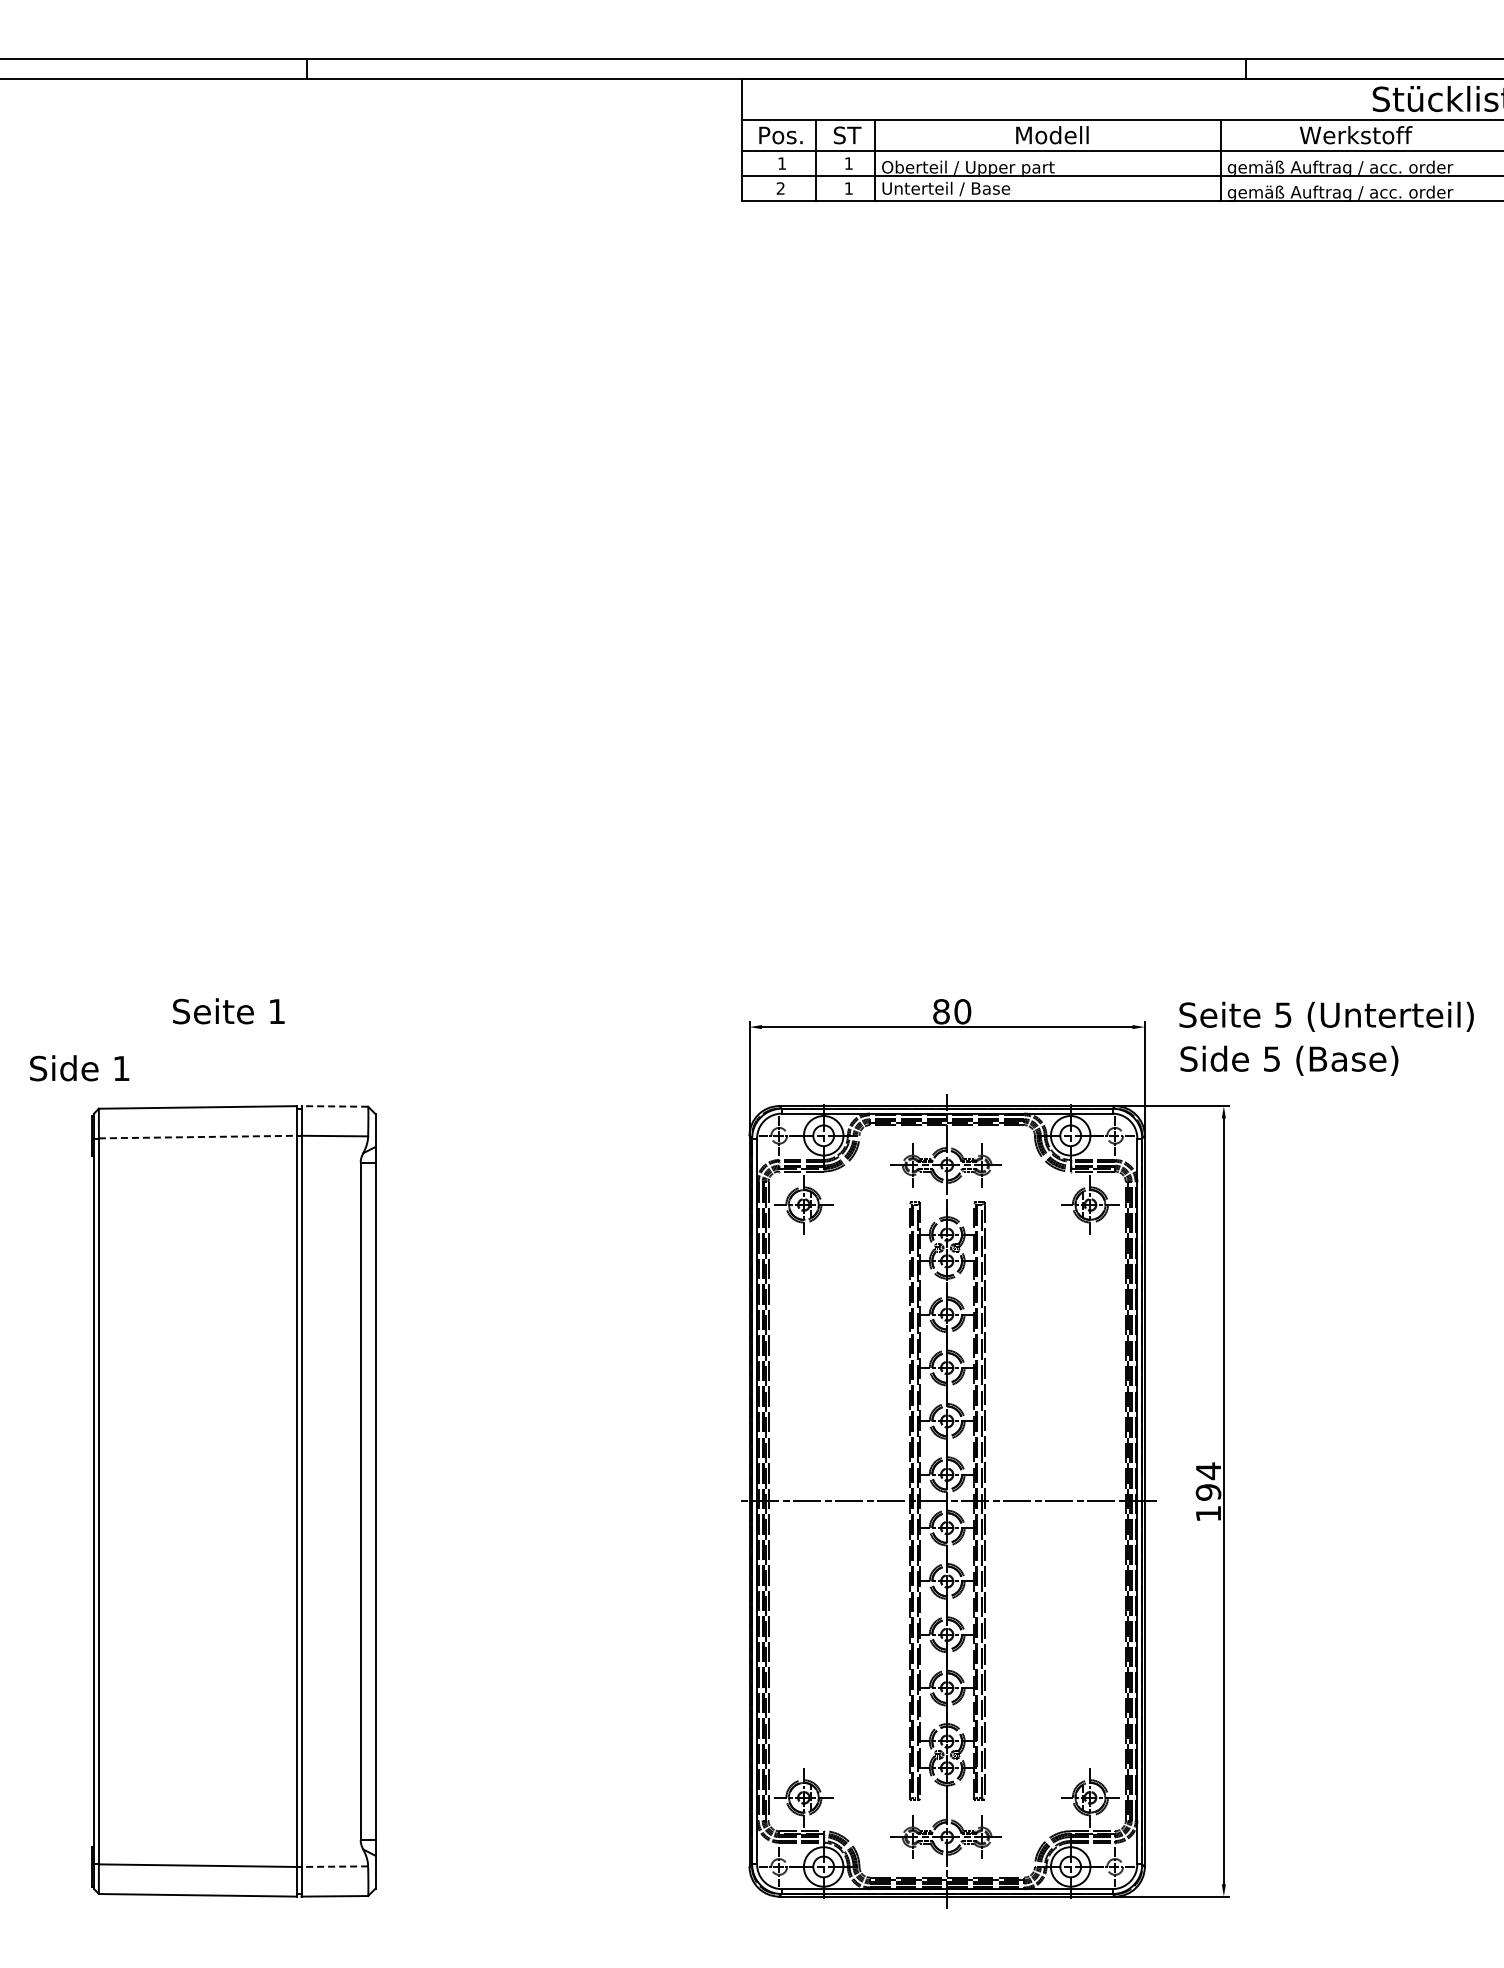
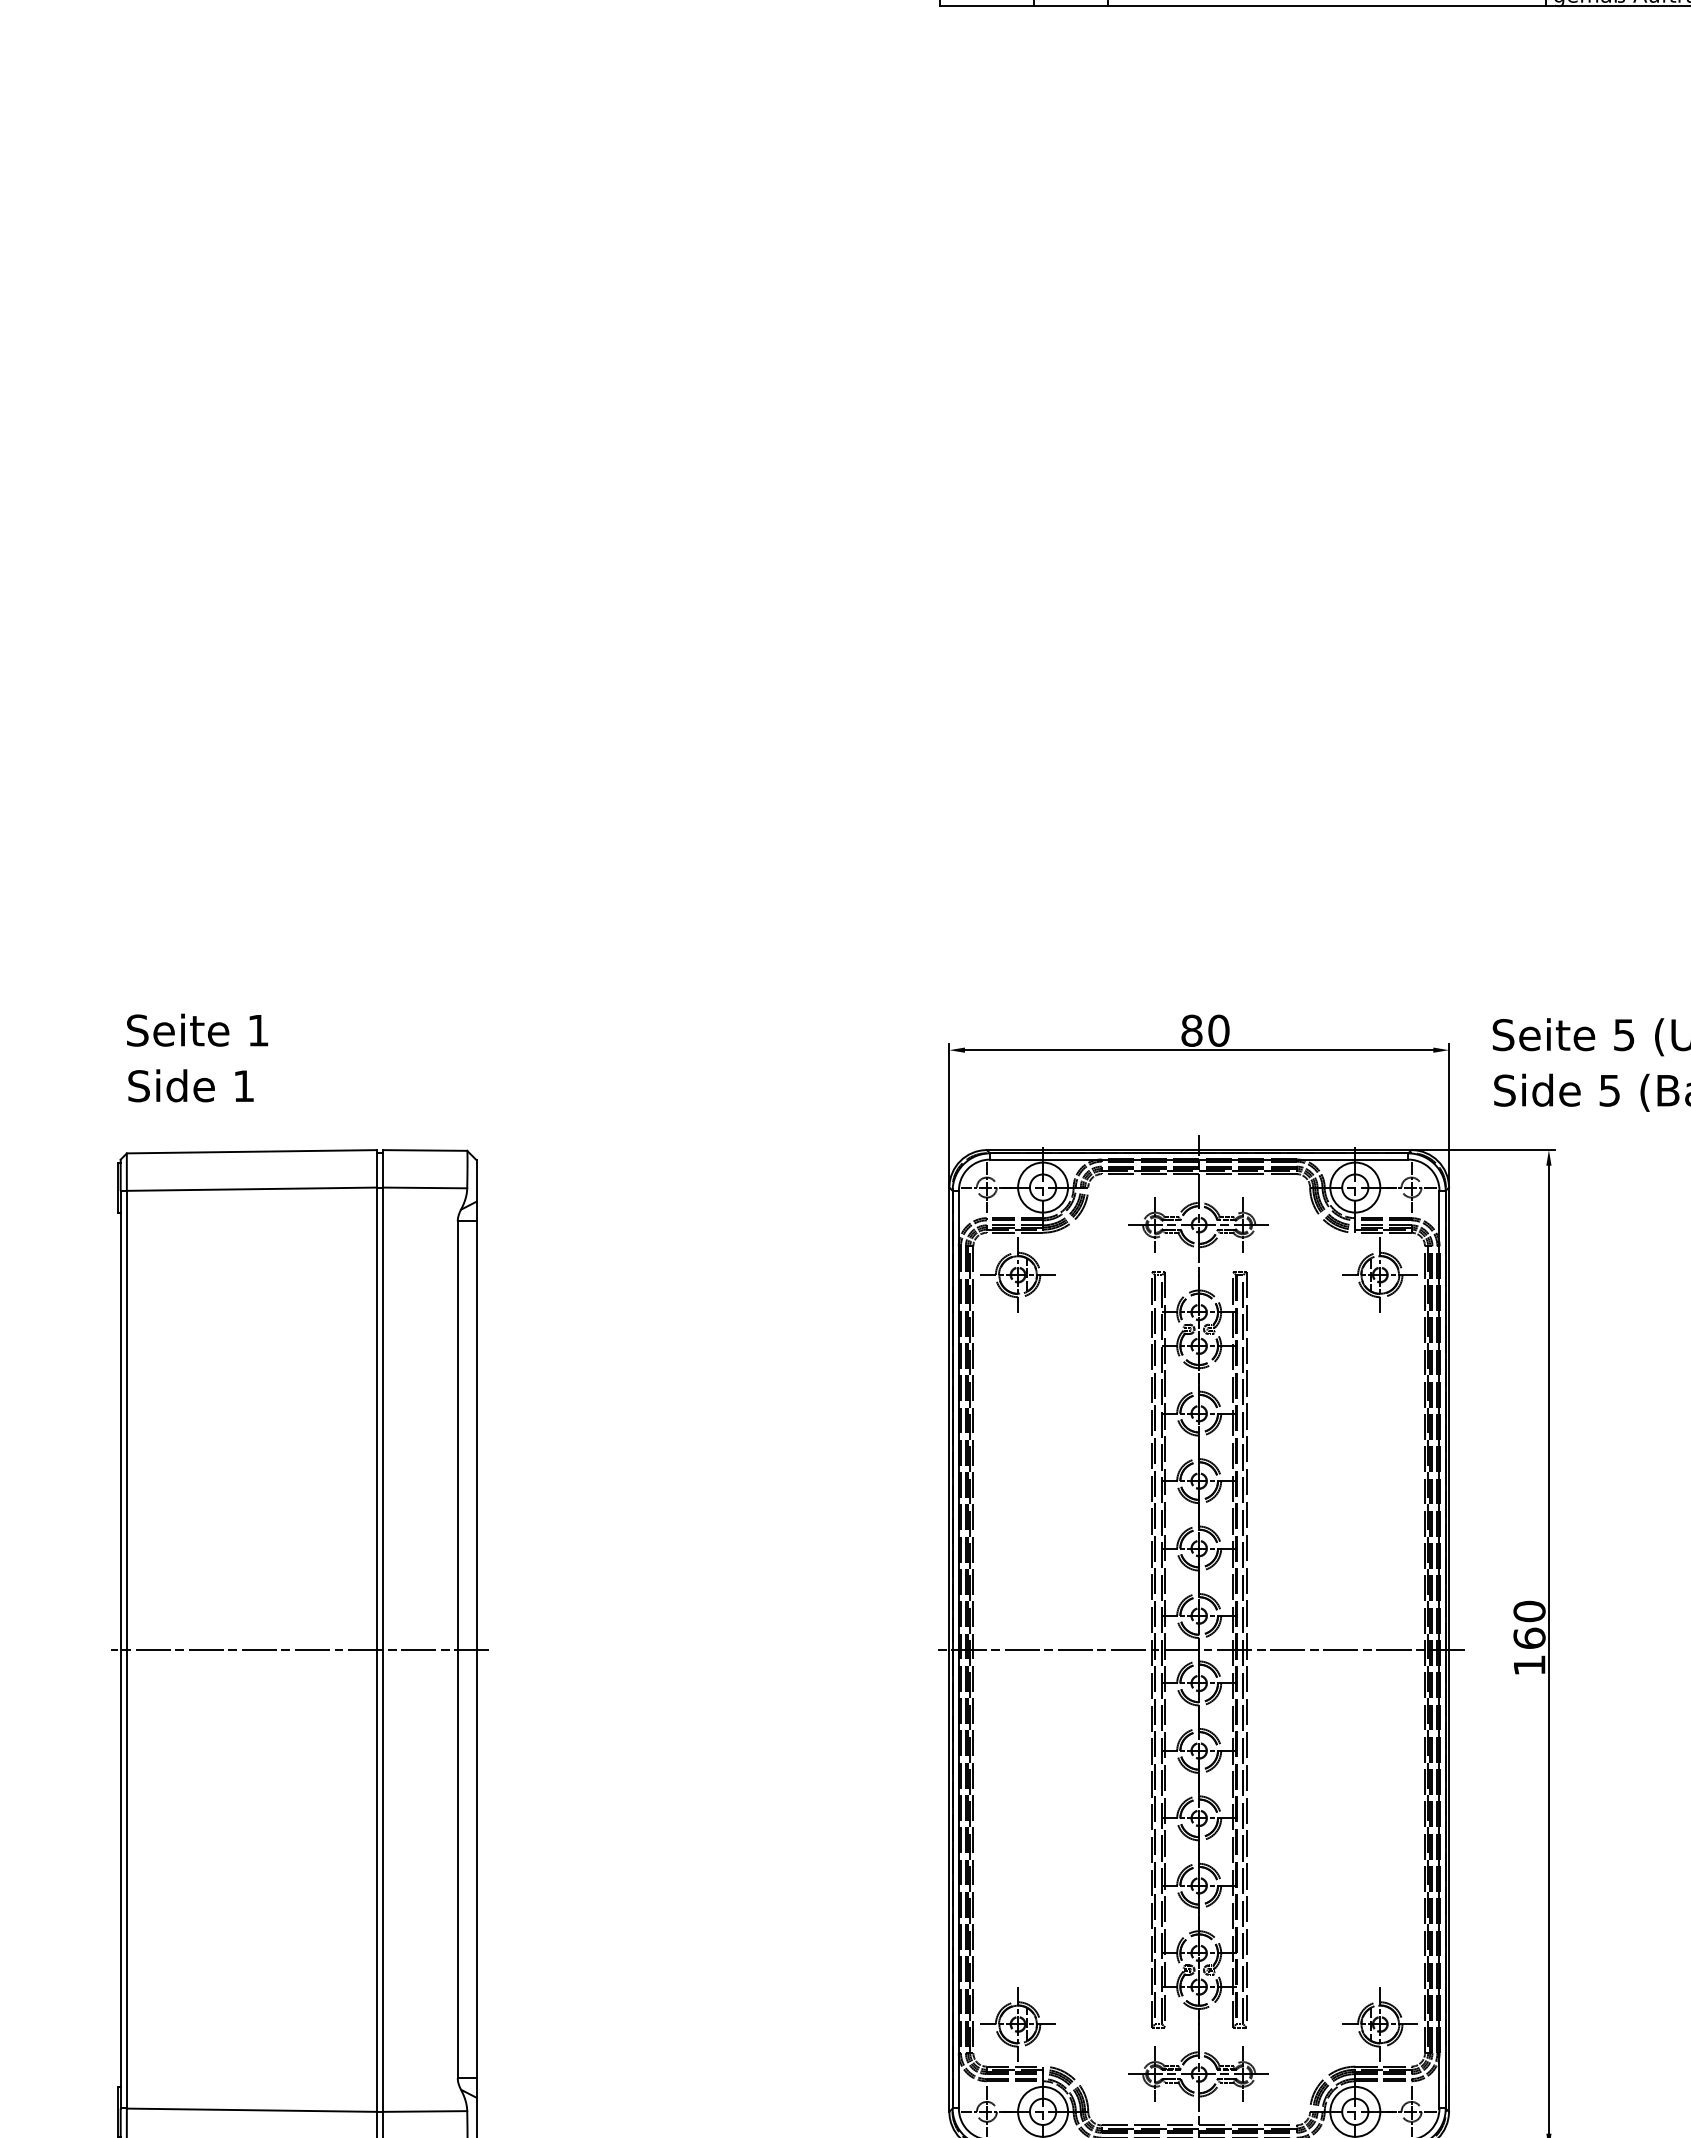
text: (228, 1011) -> (197, 1030), moved
text: (79, 1068) -> (190, 1086), moved
line: (334, 1106) -> (424, 1150), dashed -> solid
line: (197, 1137) -> (251, 1189), dashed -> solid
text: (1208, 1481) -> (1529, 1624), 194 -> 160
line: (235, 1501) -> (299, 1649), added
line: (334, 1866) -> (424, 2111), dashed -> solid

